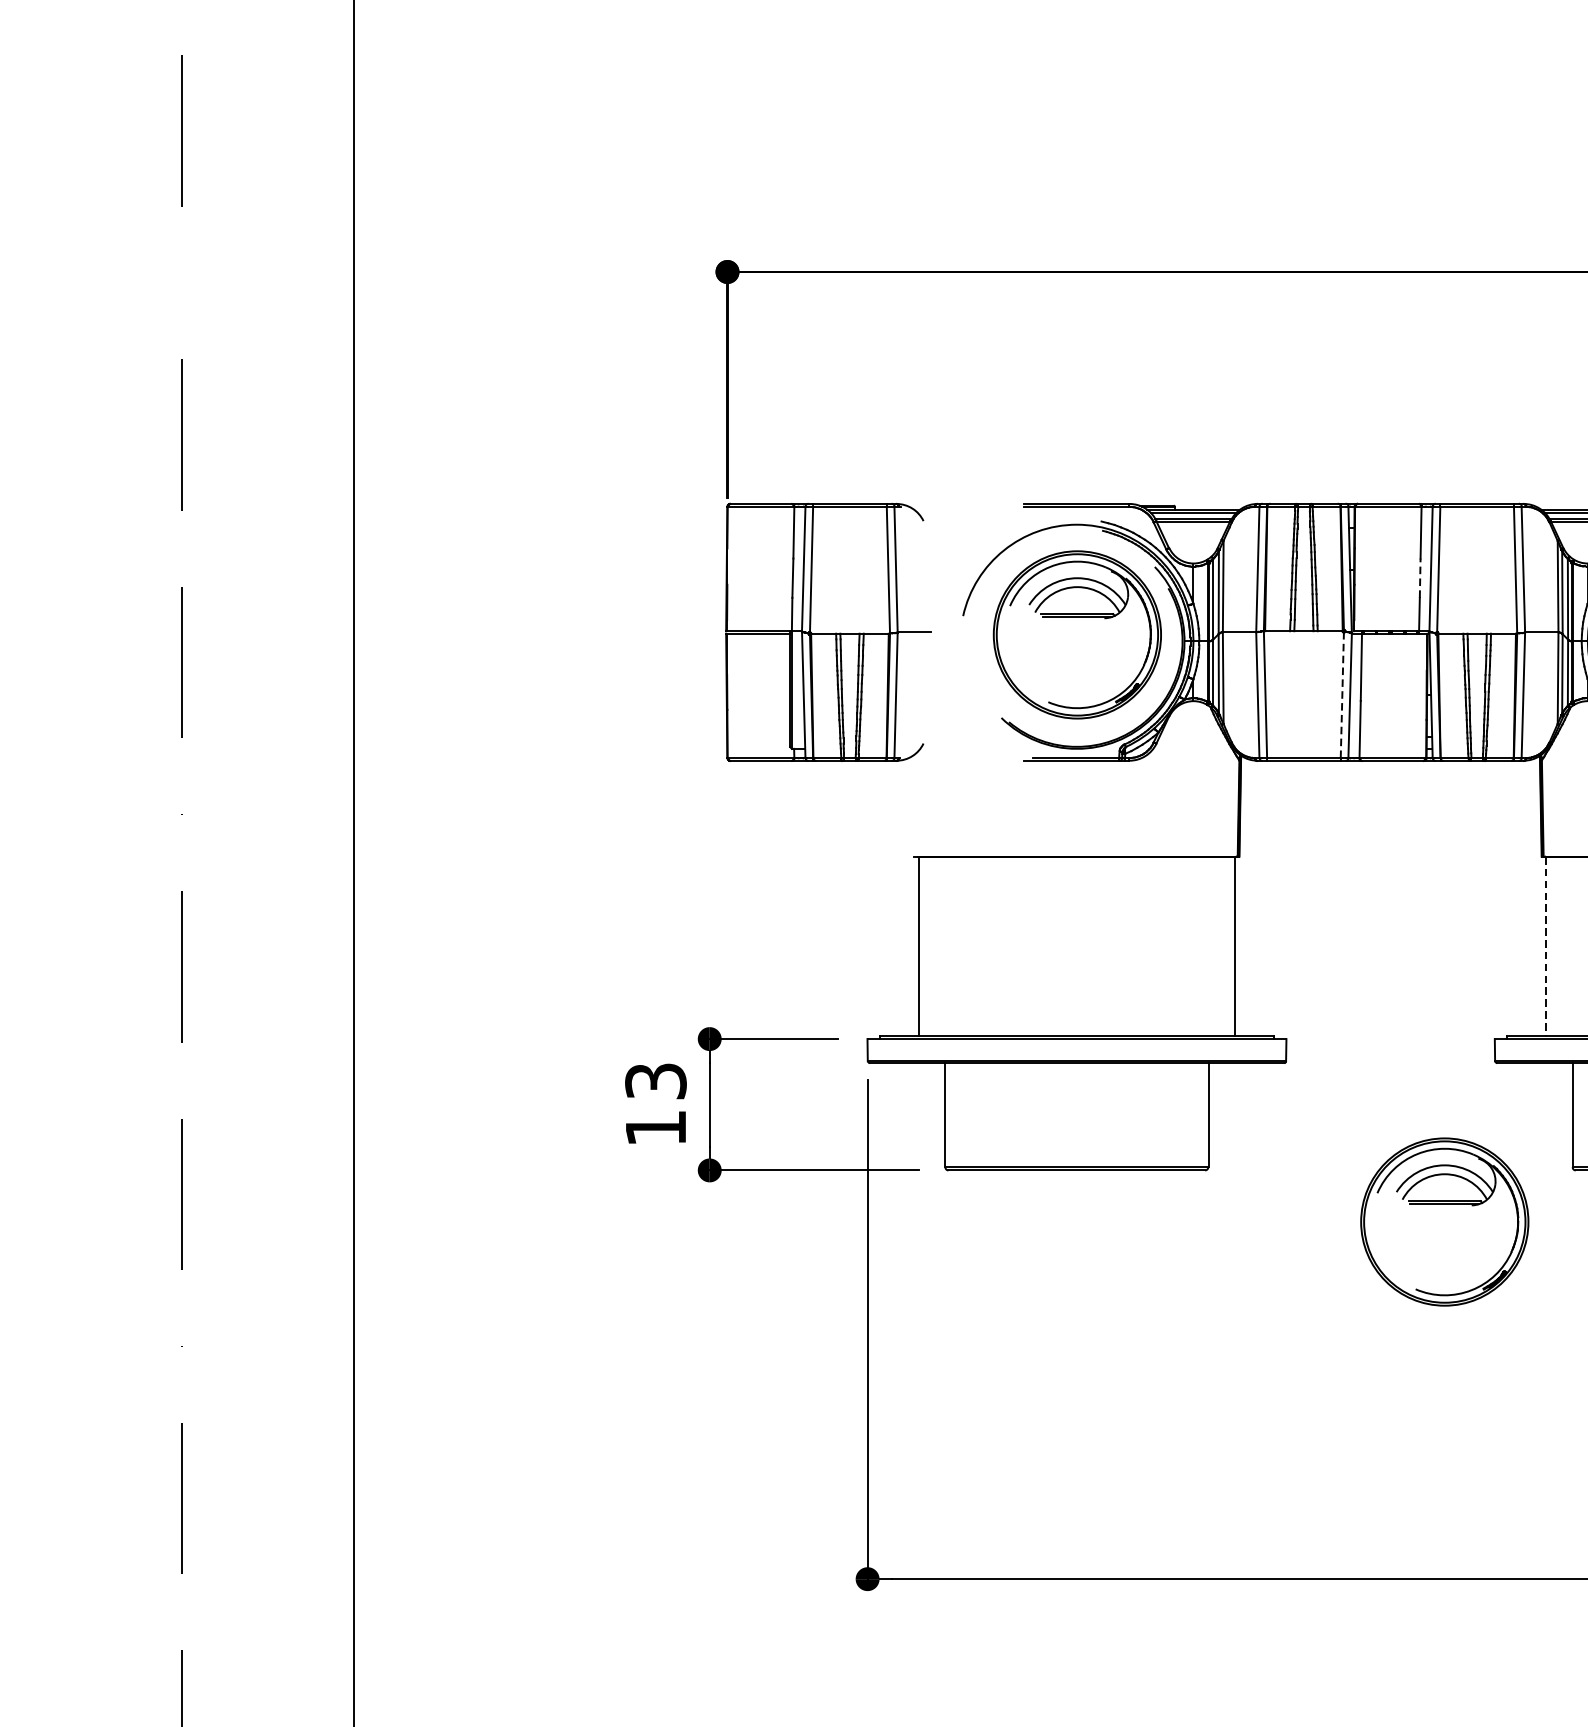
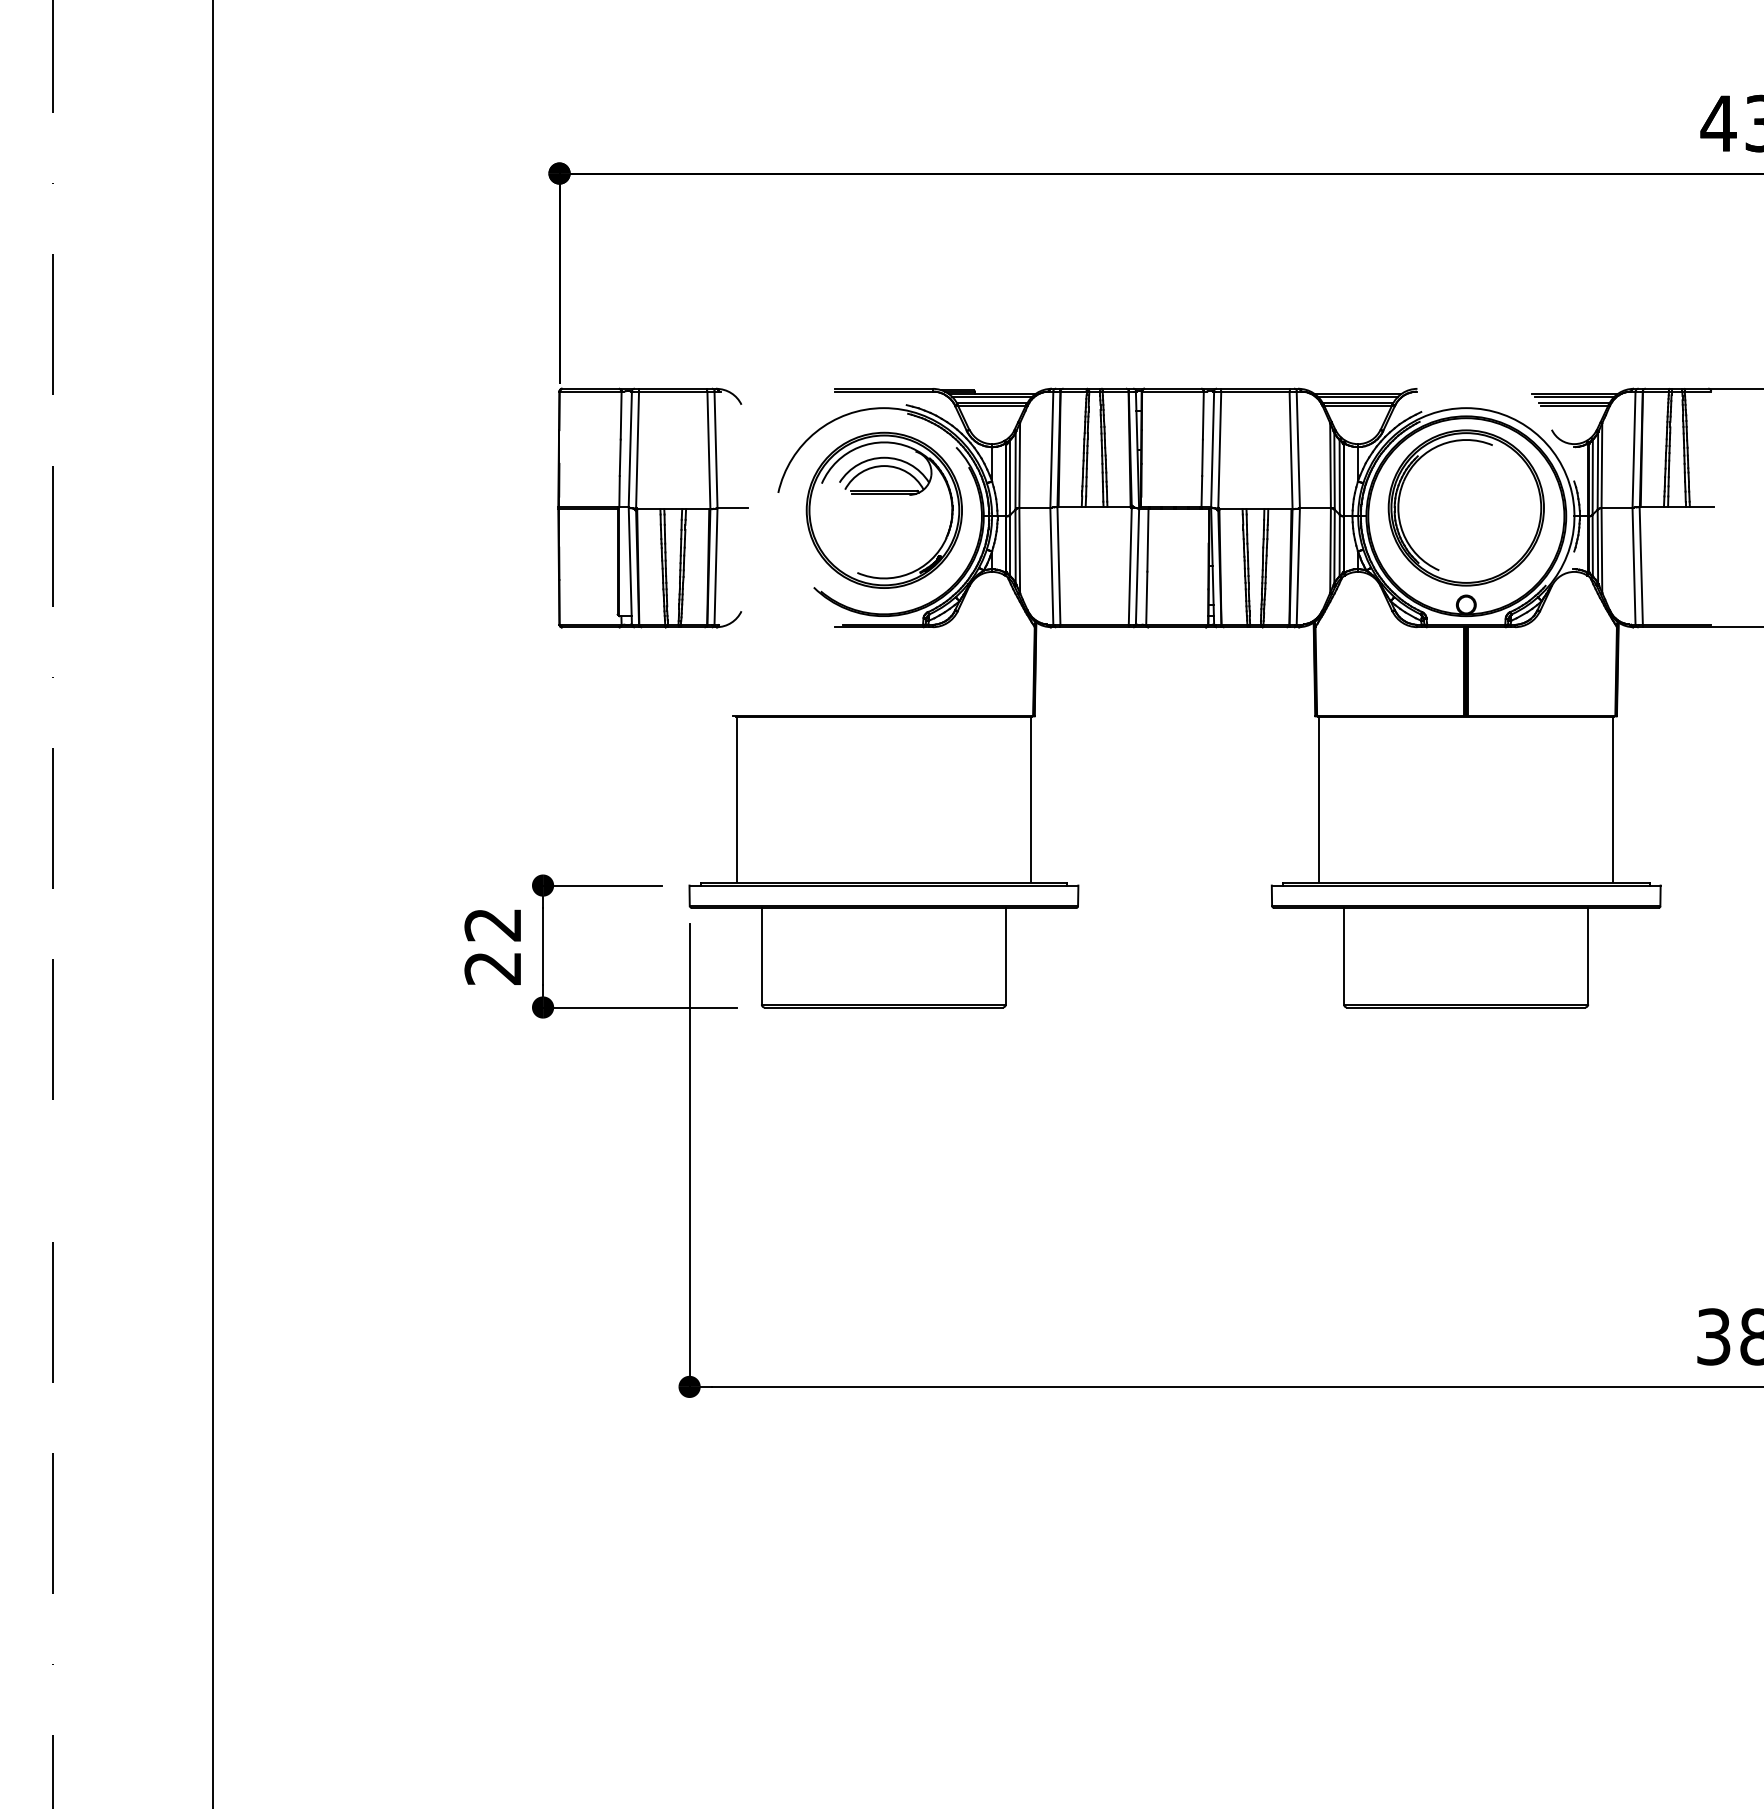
line: (1420, 577) -> (1202, 457), dashed -> solid
line: (1342, 694) -> (1130, 565), dashed -> solid
line: (1546, 946) -> (1319, 799), dashed -> solid
text: (655, 1104) -> (492, 946), 13 -> 22
part: (1443, 1221) -> (1224, 1054), removed

